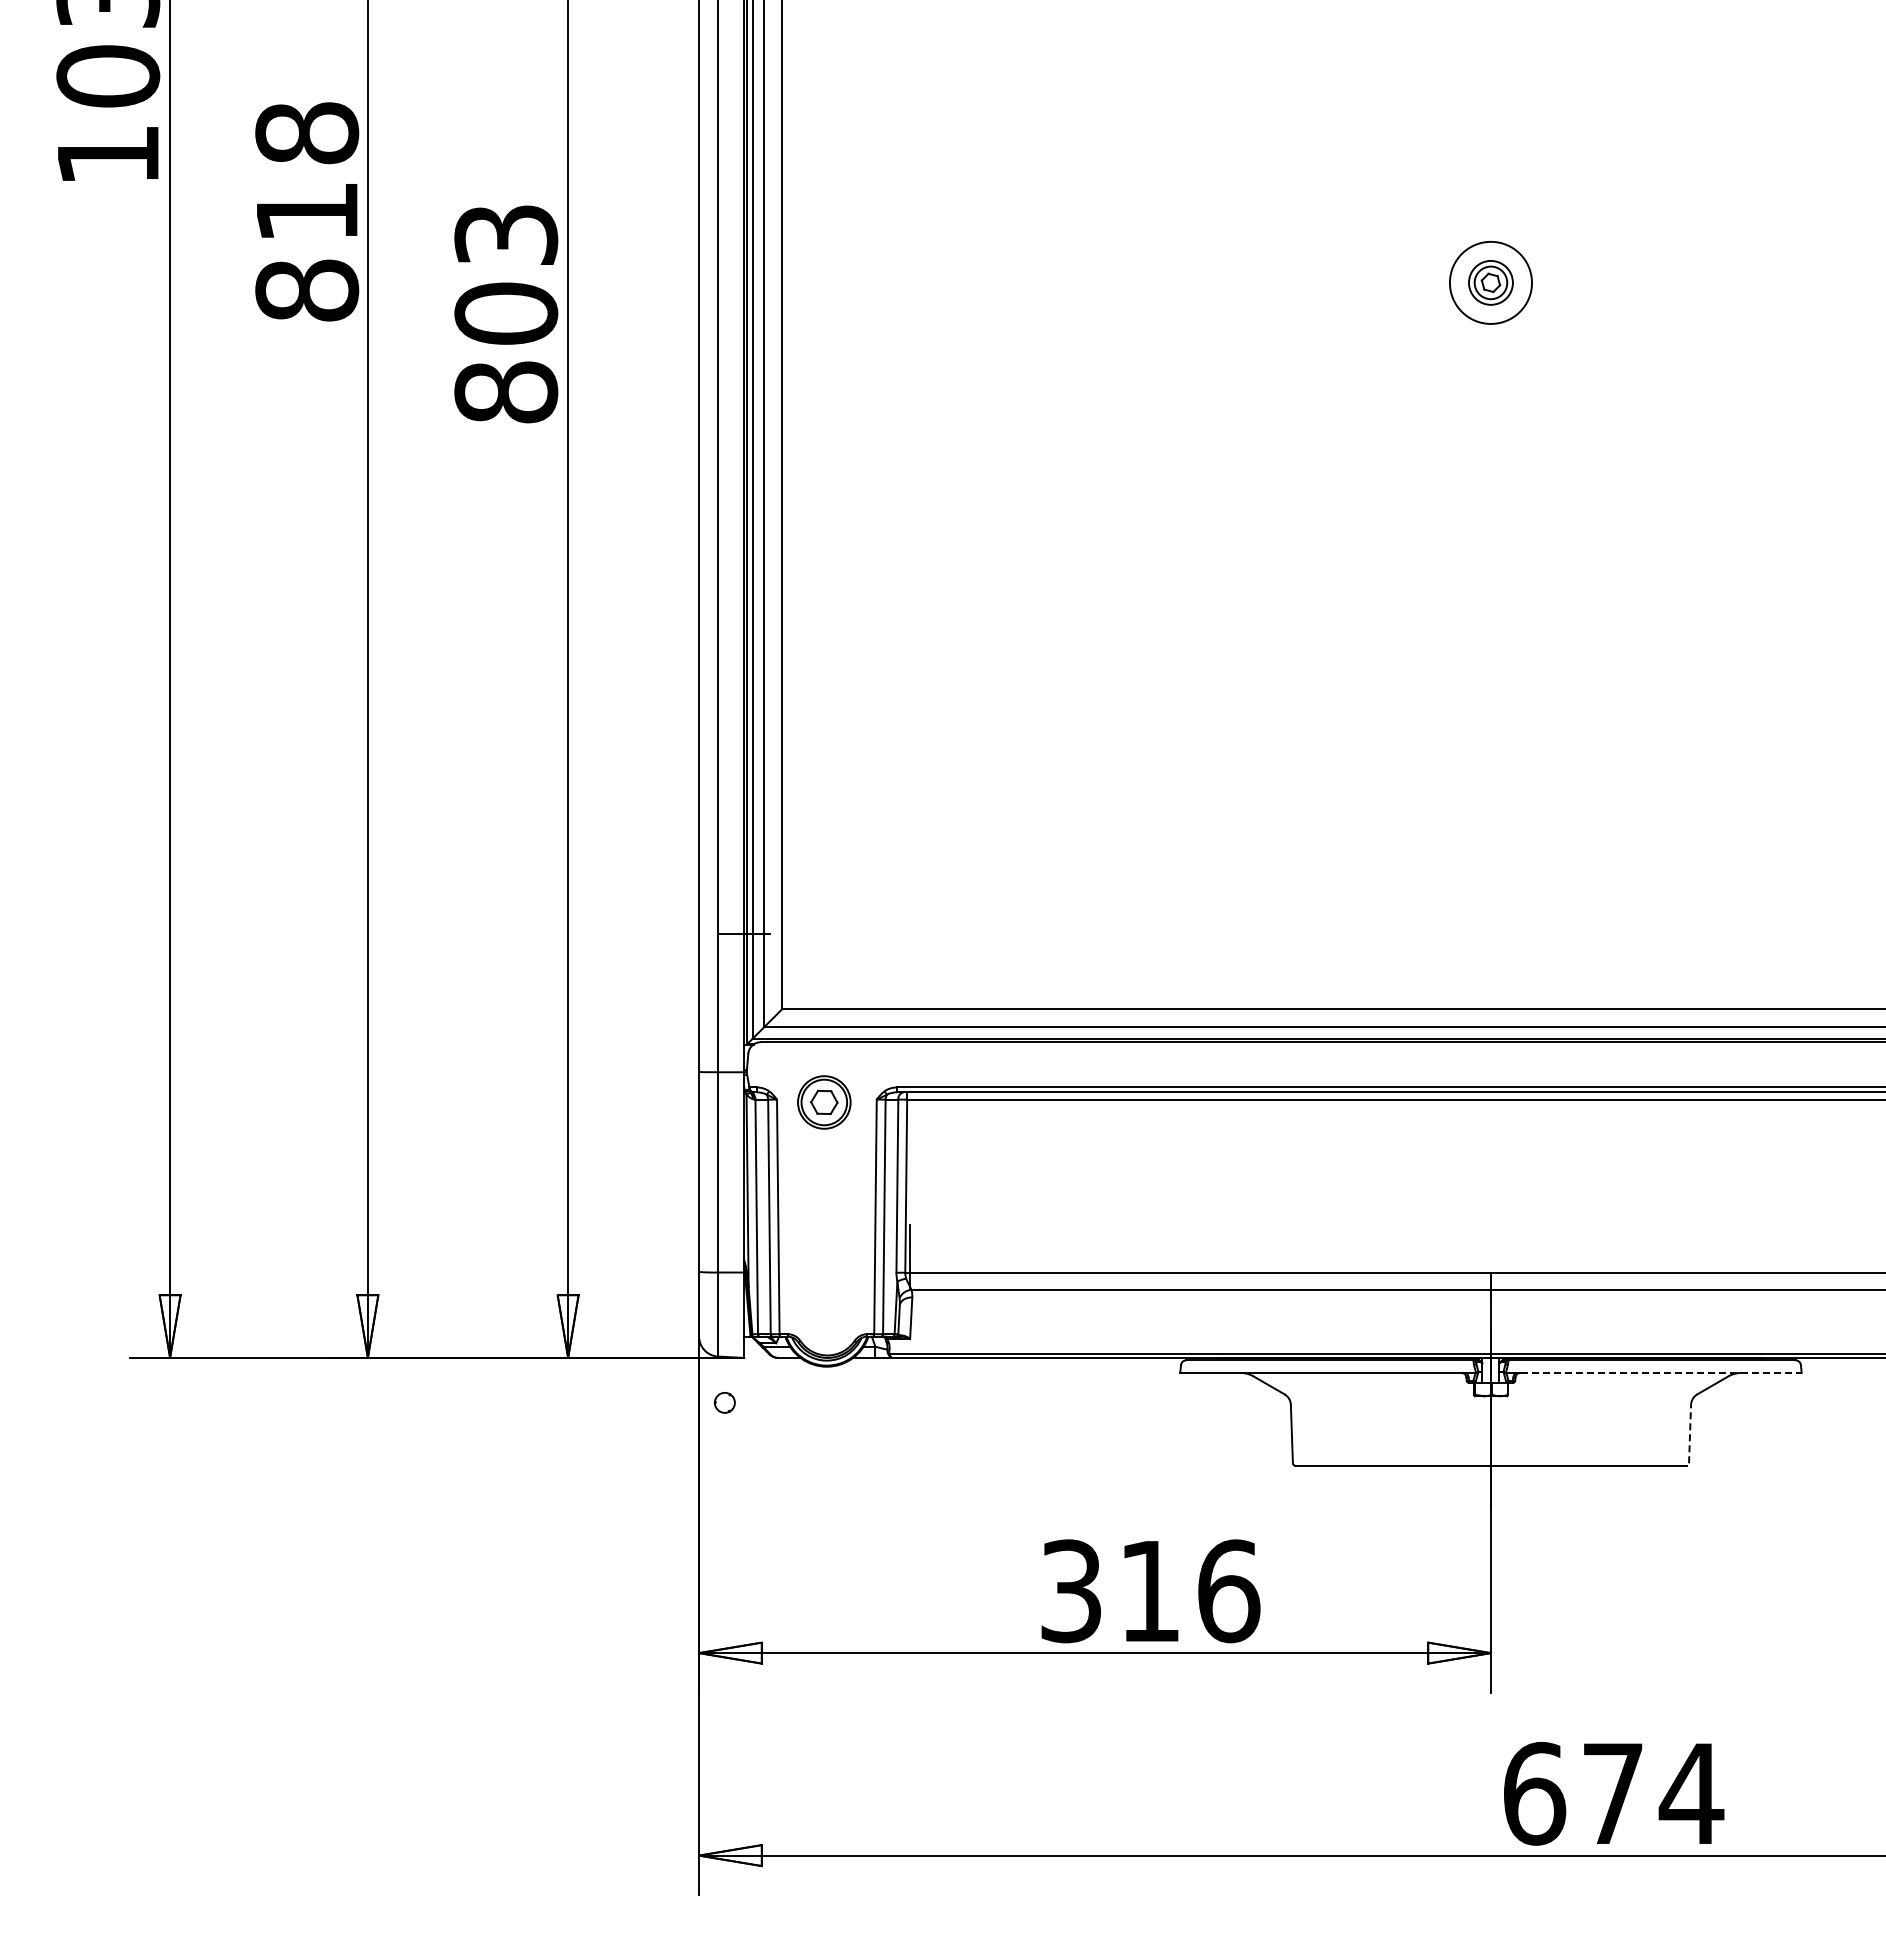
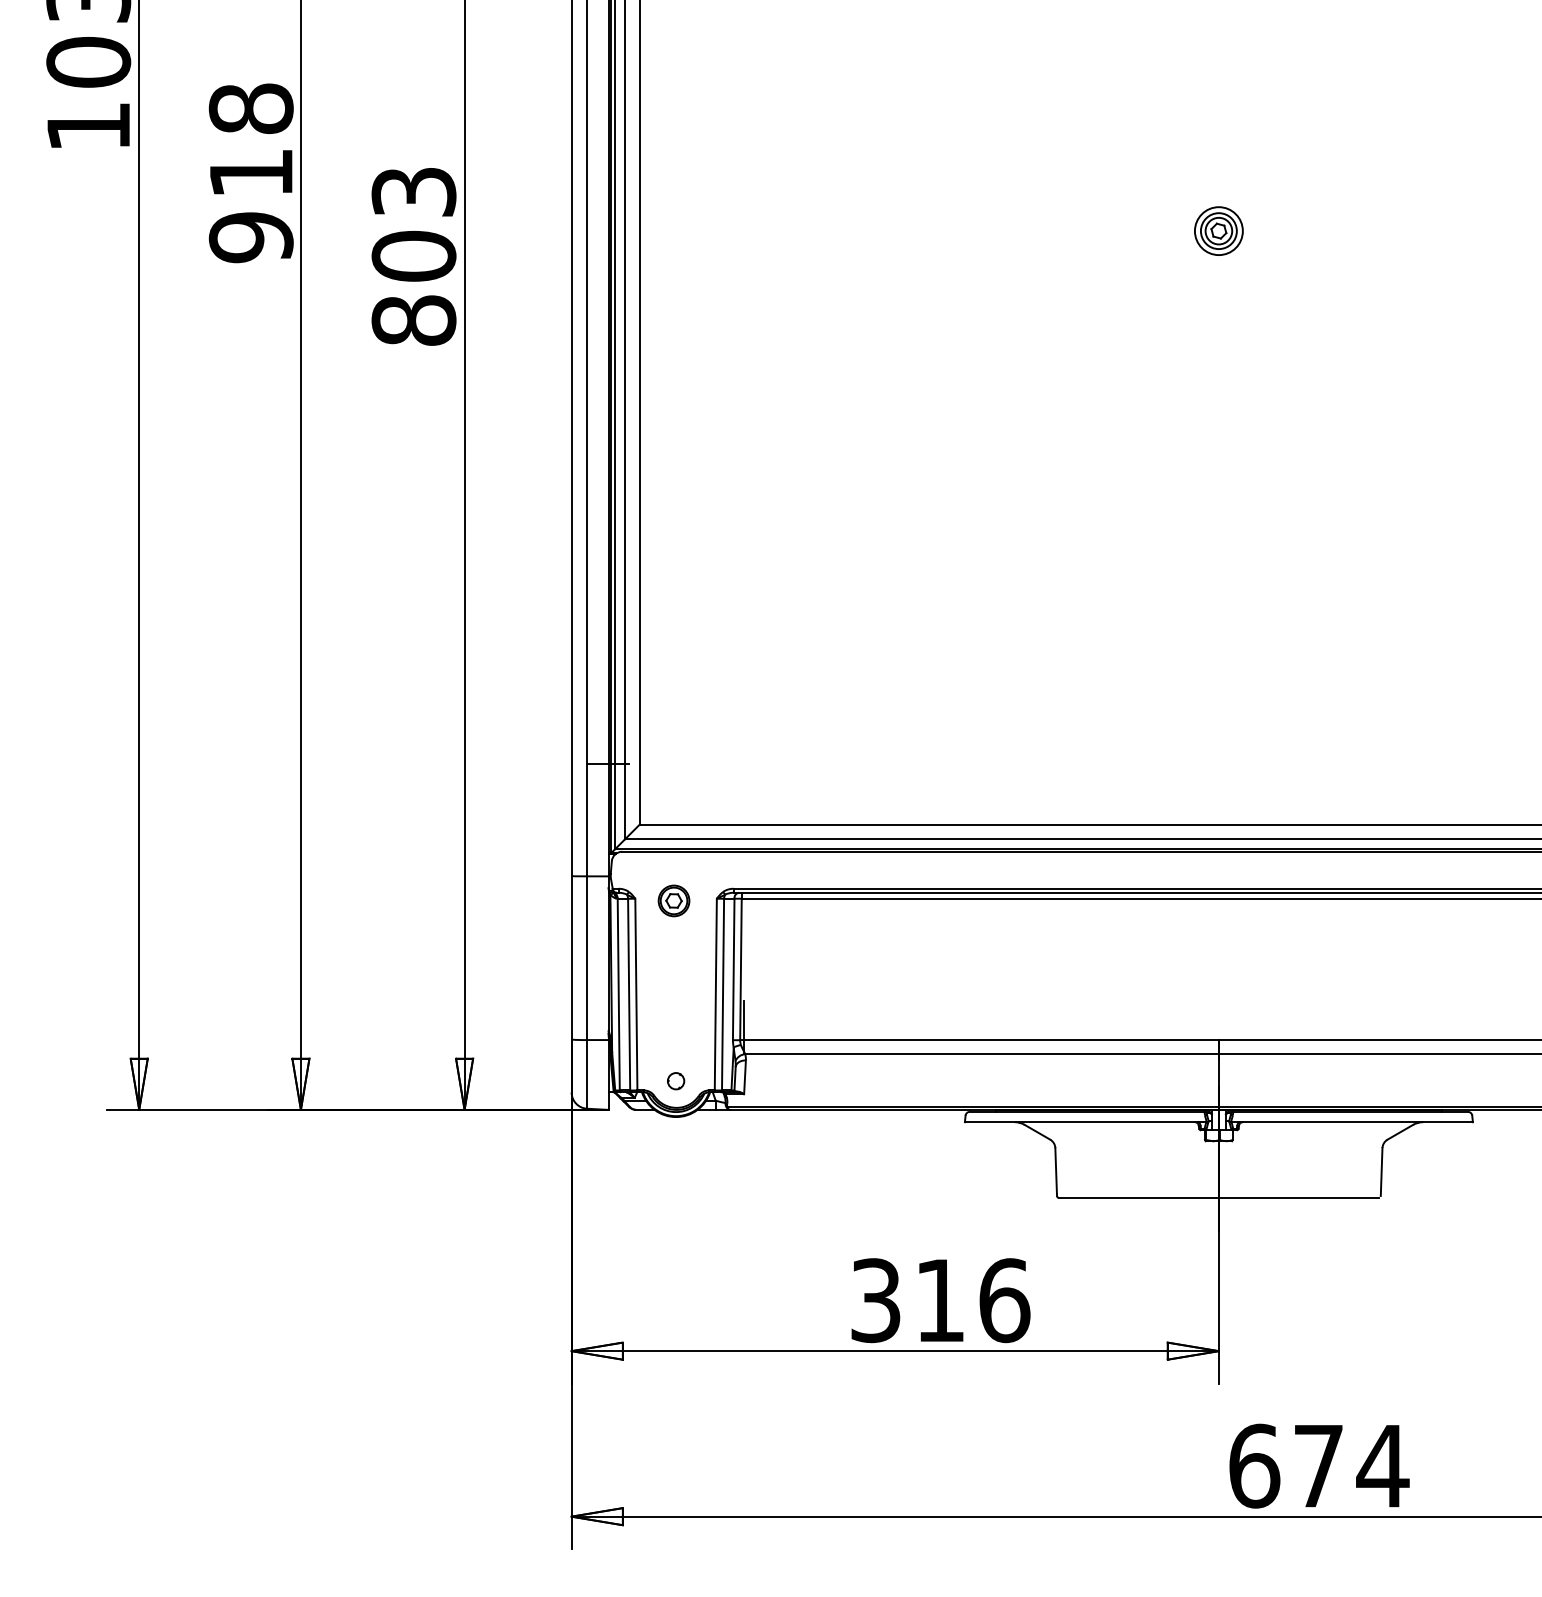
circle: (1490, 282) -> (1218, 230), size x0.71
text: (307, 290) -> (251, 237), 818 -> 918
part: (824, 1101) -> (674, 900), size x0.71
line: (1661, 1372) -> (1358, 1121), dashed -> solid
circle: (724, 1402) -> (675, 1080), moved
line: (1690, 1433) -> (1382, 1171), dashed -> solid

